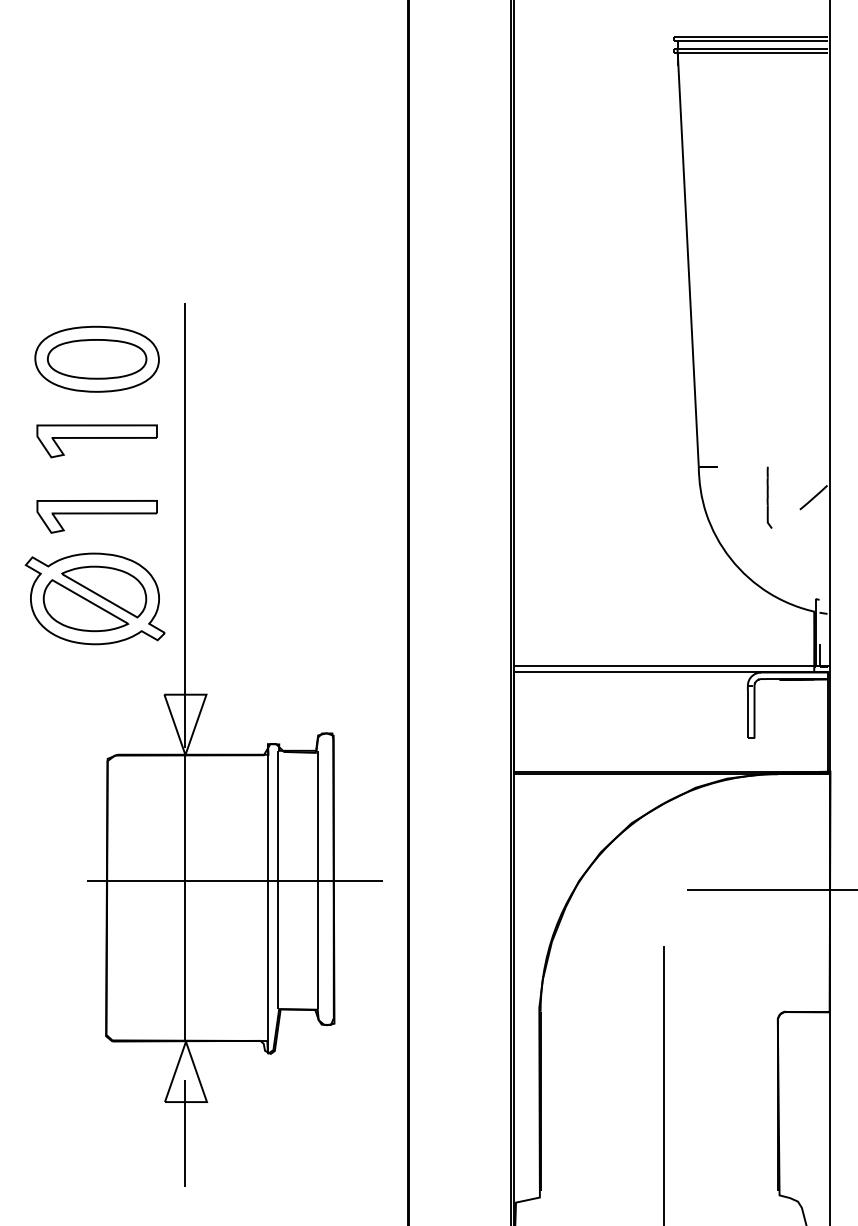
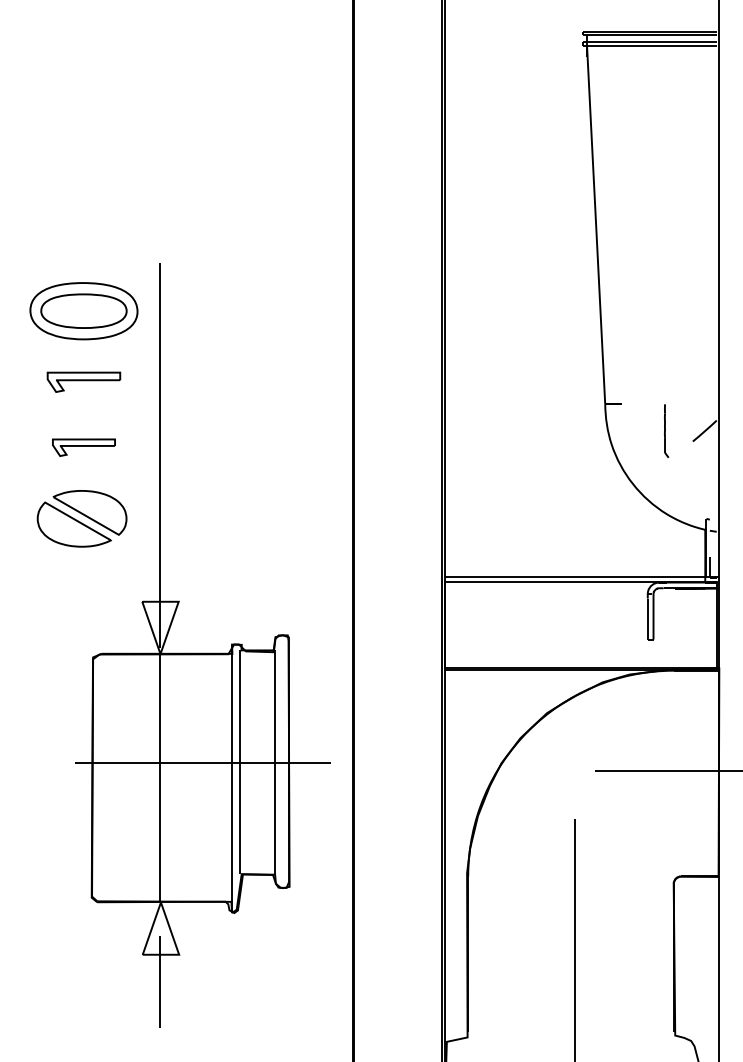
part: (96, 441) -> (83, 382), size x0.7
part: (96, 516) -> (83, 447), size x0.6
part: (94, 598) -> (81, 518), removed

